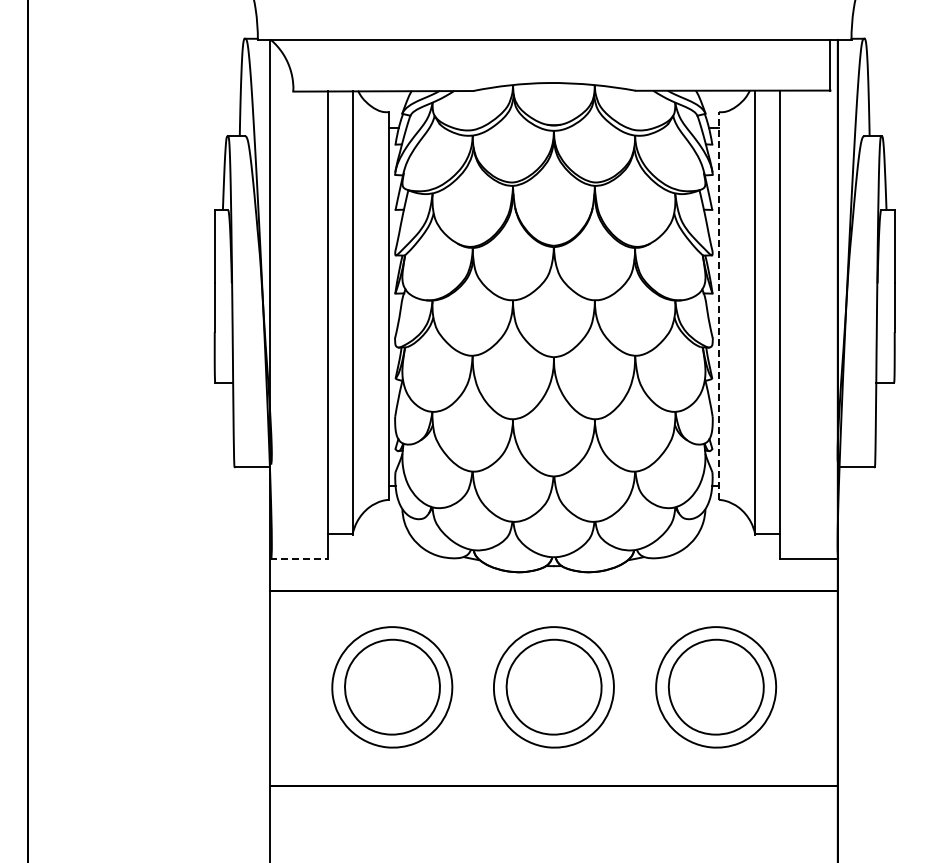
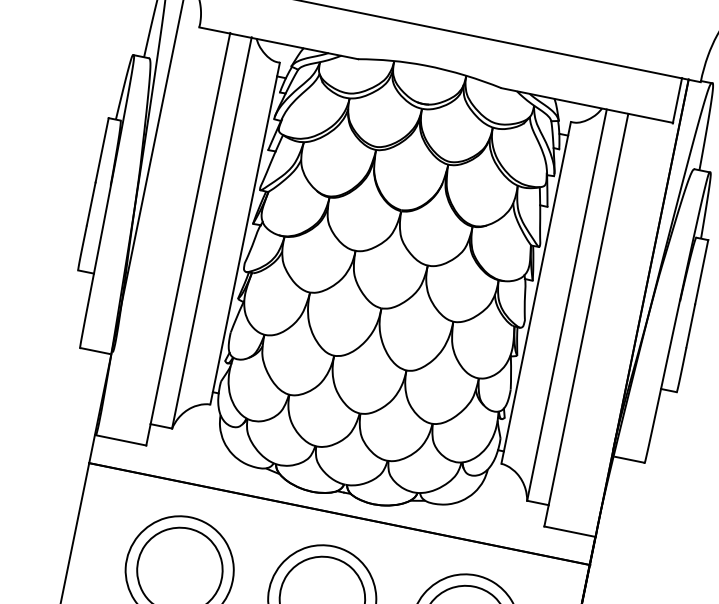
line: (718, 306) -> (535, 293), dashed -> solid
line: (299, 558) -> (121, 440), dashed -> solid

